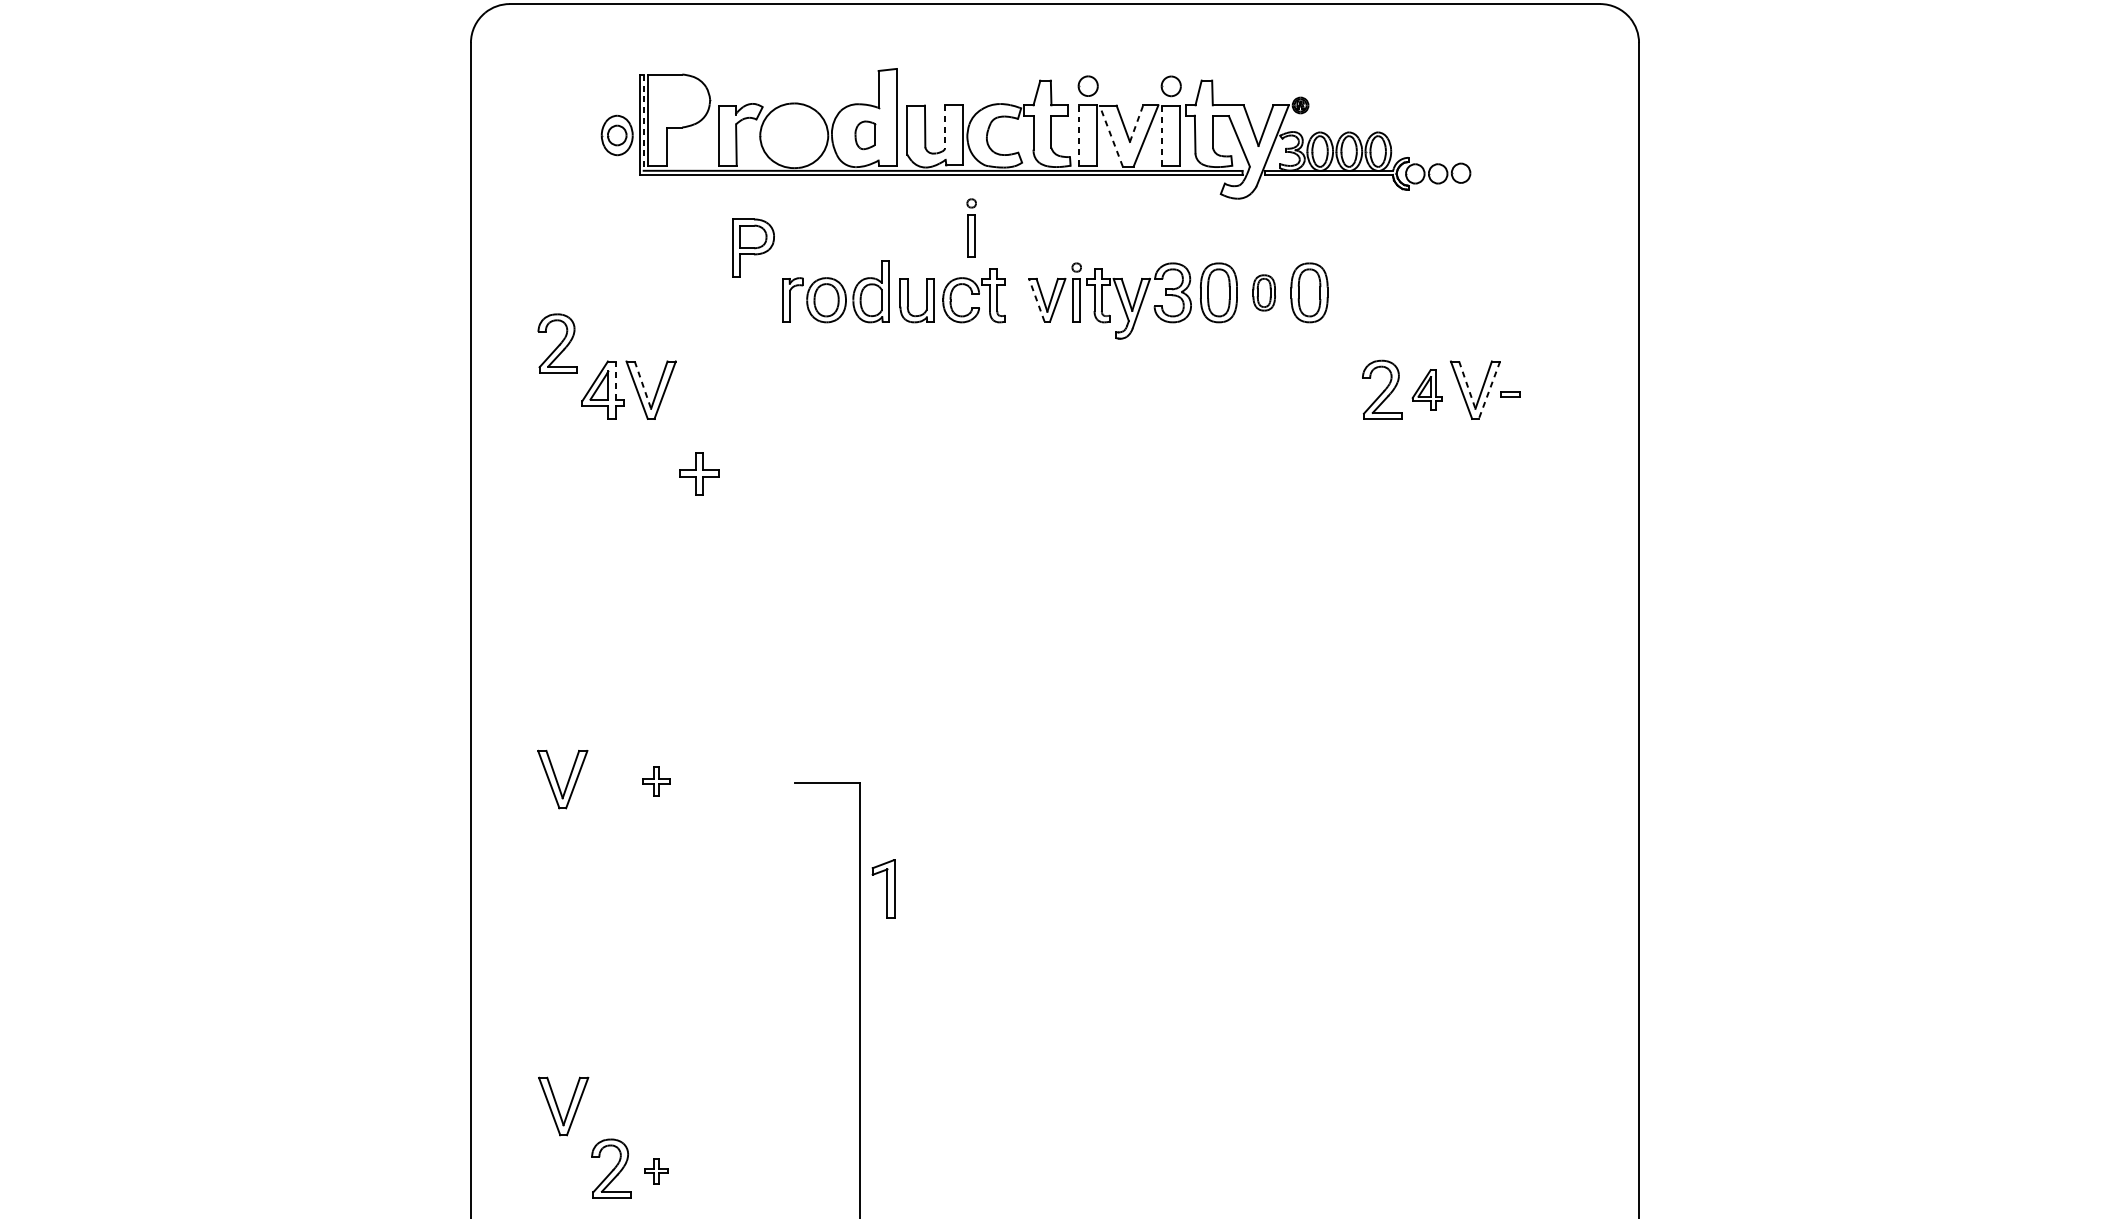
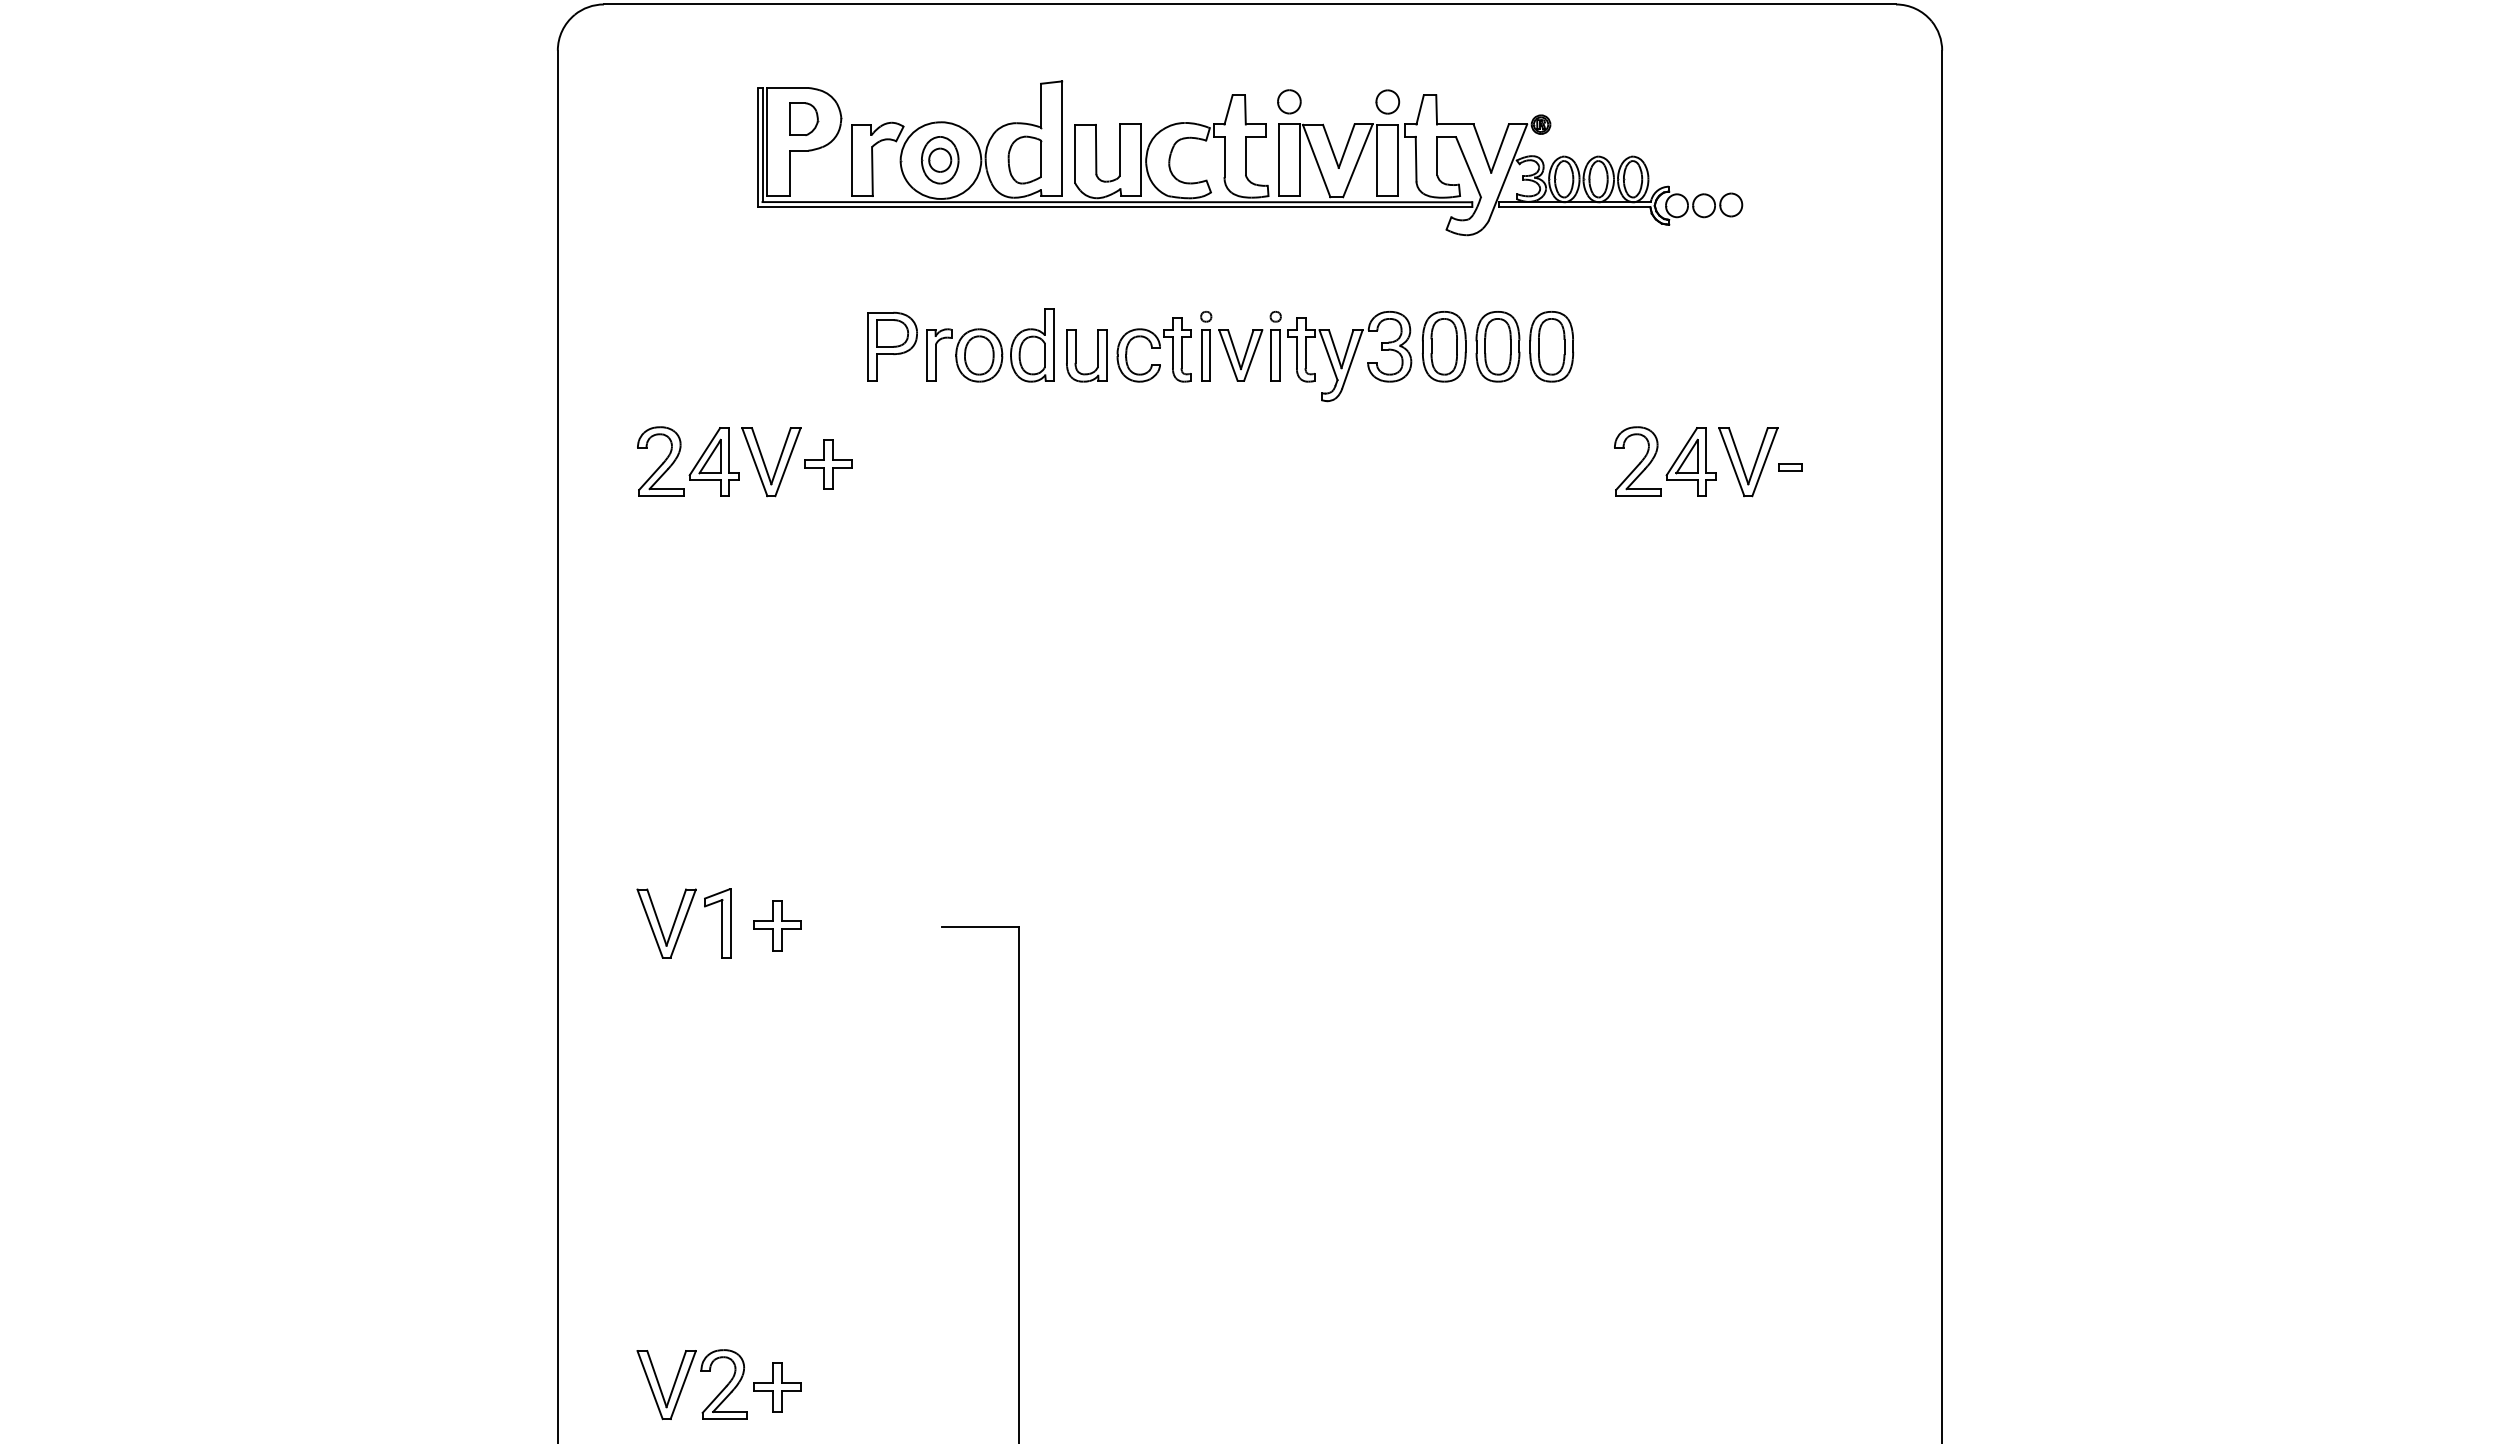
part: (679, 100) -> (804, 118), added
line: (643, 123) -> (762, 145), dashed -> solid
line: (1136, 123) -> (1346, 145), dashed -> solid
line: (944, 127) -> (1119, 150), dashed -> solid
part: (864, 134) -> (1024, 159), size x1.43
part: (617, 135) -> (940, 160), moved
line: (1079, 135) -> (1278, 160), dashed -> solid
line: (1162, 135) -> (1377, 160), dashed -> solid
line: (1111, 136) -> (1316, 161), dashed -> solid
part: (971, 228) -> (1206, 346), moved
part: (753, 247) -> (892, 346), moved
part: (1263, 292) -> (1497, 346), size x1.67
line: (1036, 300) -> (1228, 355), dashed -> solid
part: (557, 343) -> (660, 461), moved
line: (615, 380) -> (729, 450), dashed -> solid
line: (642, 385) -> (761, 456), dashed -> solid
line: (1467, 385) -> (1738, 456), dashed -> solid
part: (1426, 389) -> (1690, 461), size x1.43
line: (1489, 390) -> (1764, 462), dashed -> solid
part: (699, 474) -> (828, 464), moved
part: (656, 781) -> (777, 925), size x1.43
part: (883, 889) -> (717, 923), moved
part: (563, 1106) -> (666, 1385), moved
part: (656, 1171) -> (777, 1387), size x1.67

